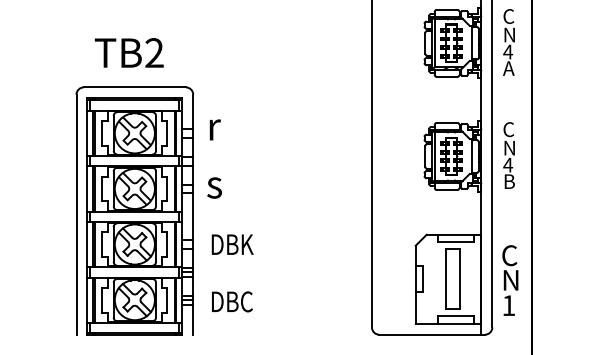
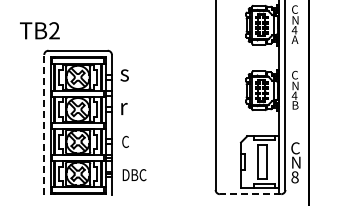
text: (128, 52) -> (39, 30), moved
text: (214, 130) -> (124, 75), r -> s
text: (214, 186) -> (124, 108), s -> r
line: (76, 214) -> (44, 124), solid -> dashed
text: (232, 243) -> (134, 141), DBK -> C
text: (507, 305) -> (294, 177), 1 -> 8
line: (432, 335) -> (250, 194), solid -> dashed

